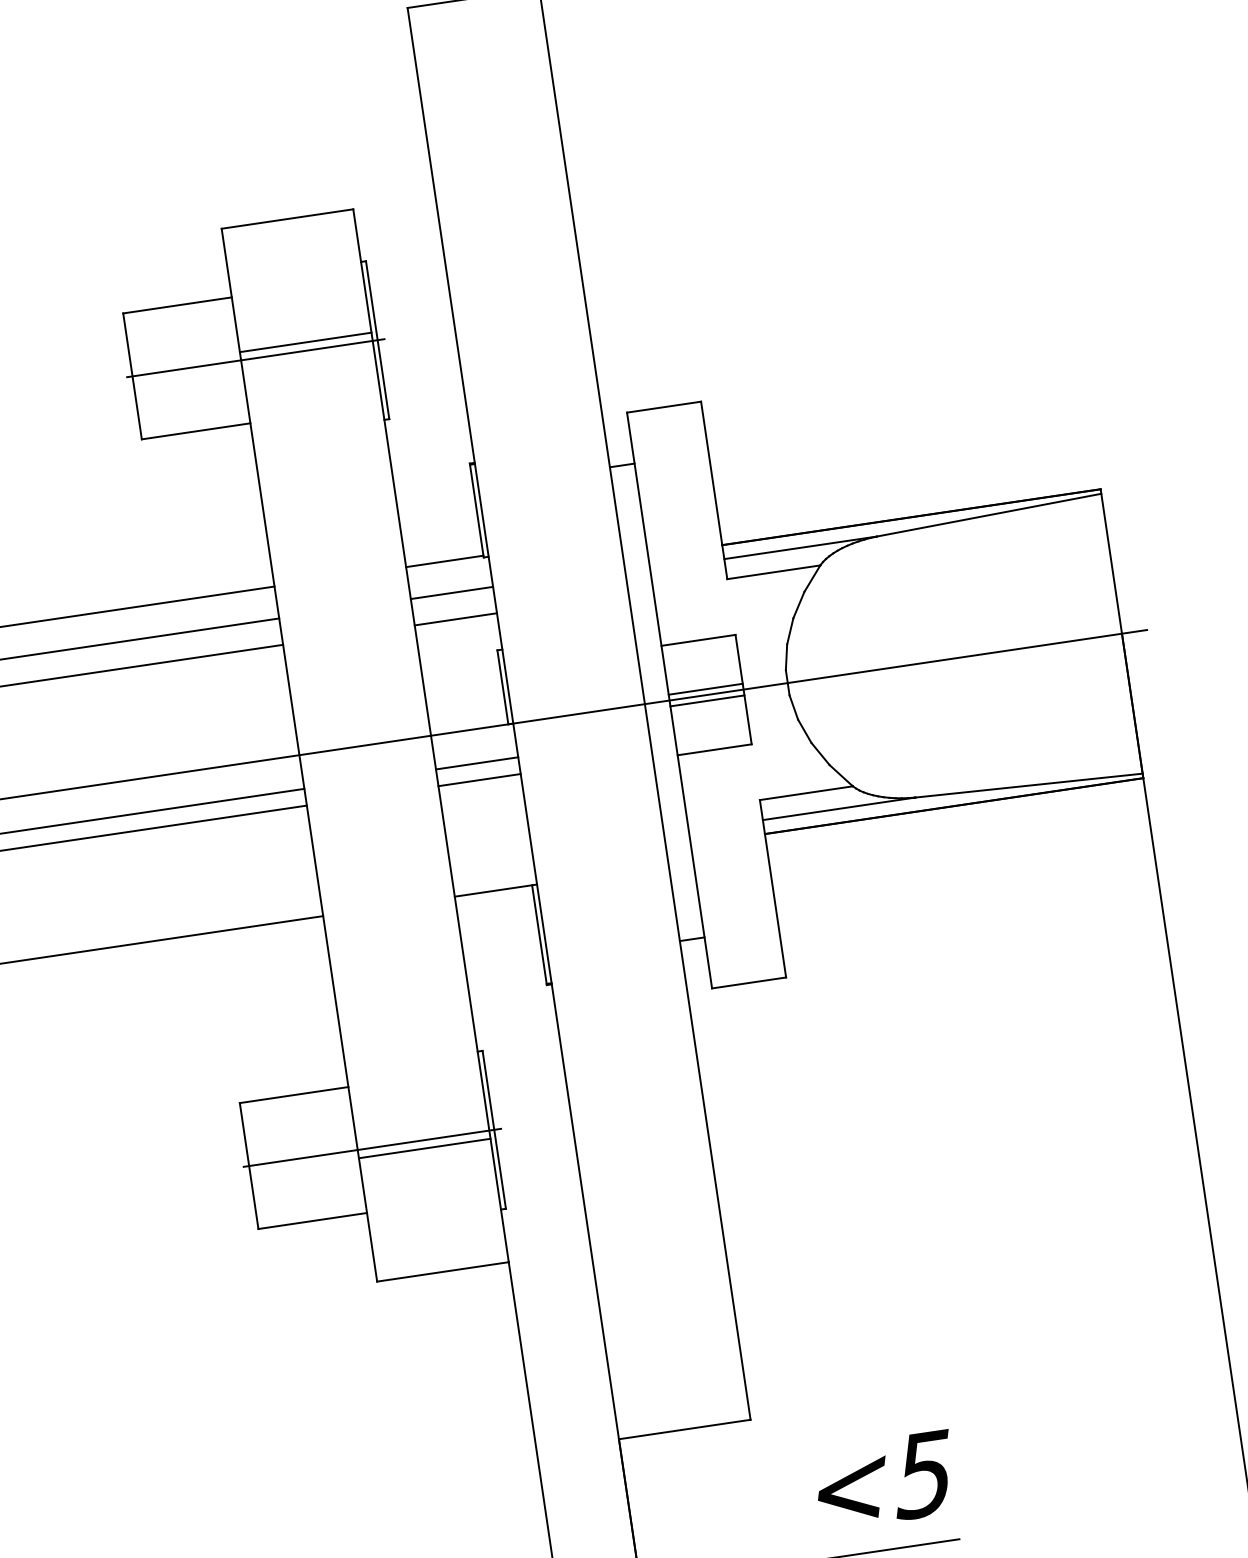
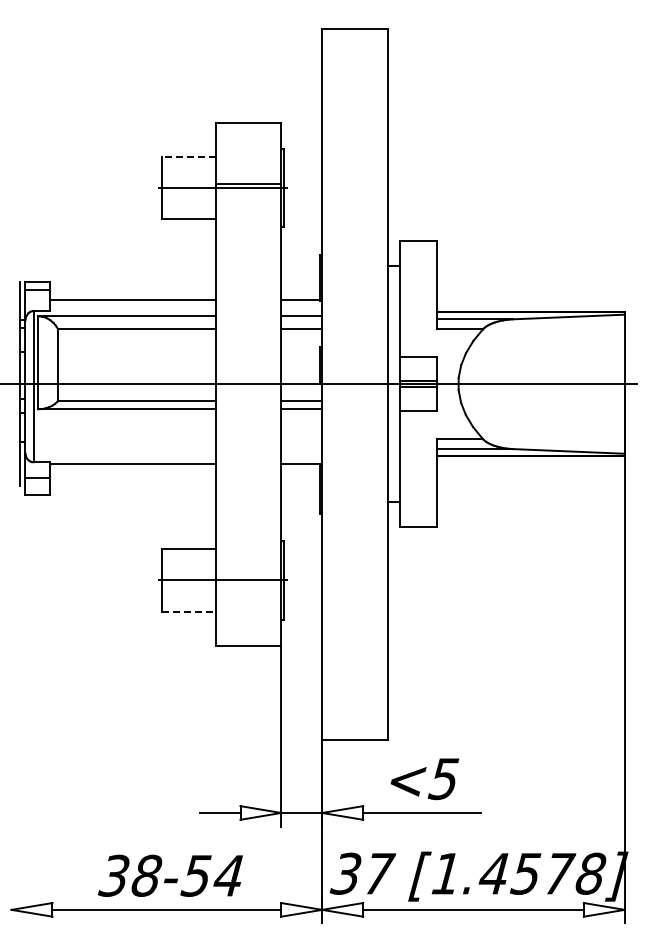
line: (176, 305) -> (188, 156), solid -> dashed
line: (424, 1148) -> (248, 584), removed
line: (311, 1220) -> (188, 611), solid -> dashed
text: (884, 1481) -> (424, 779), moved

